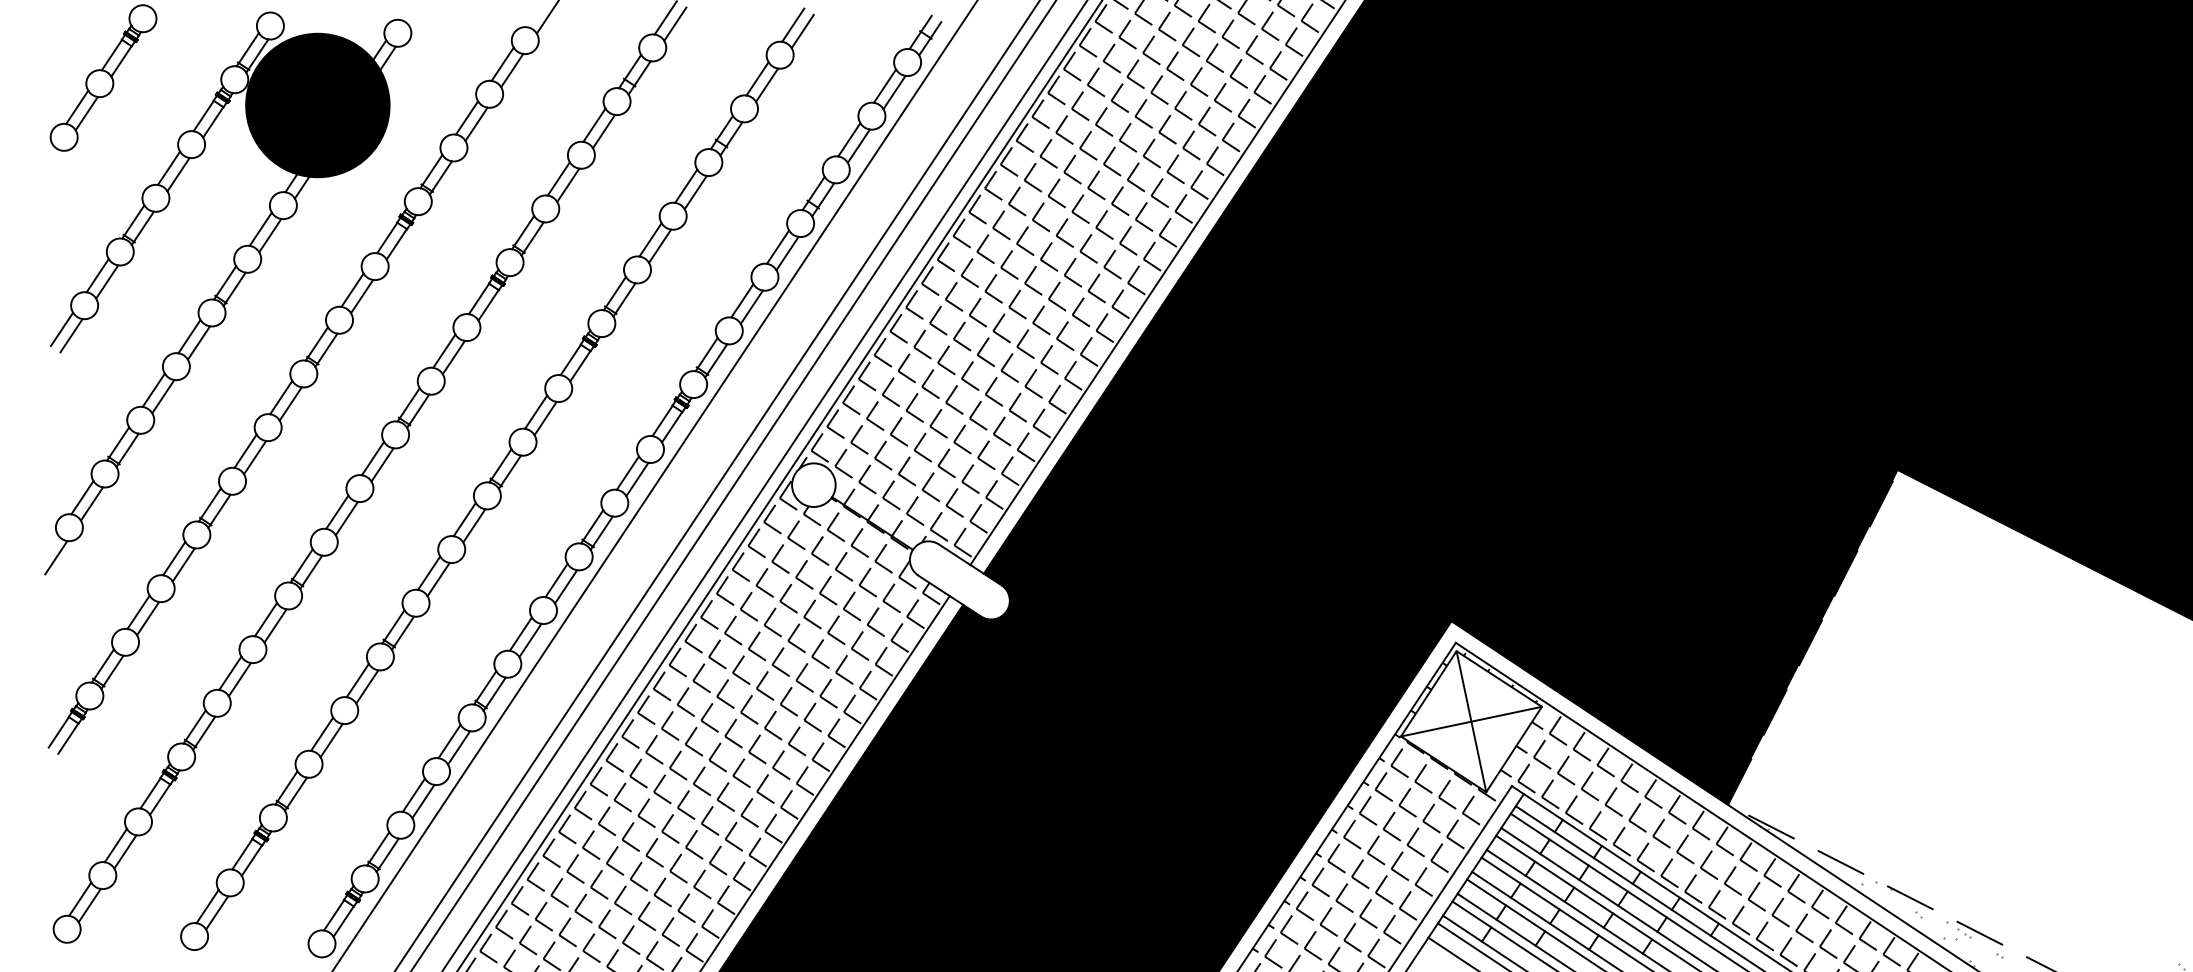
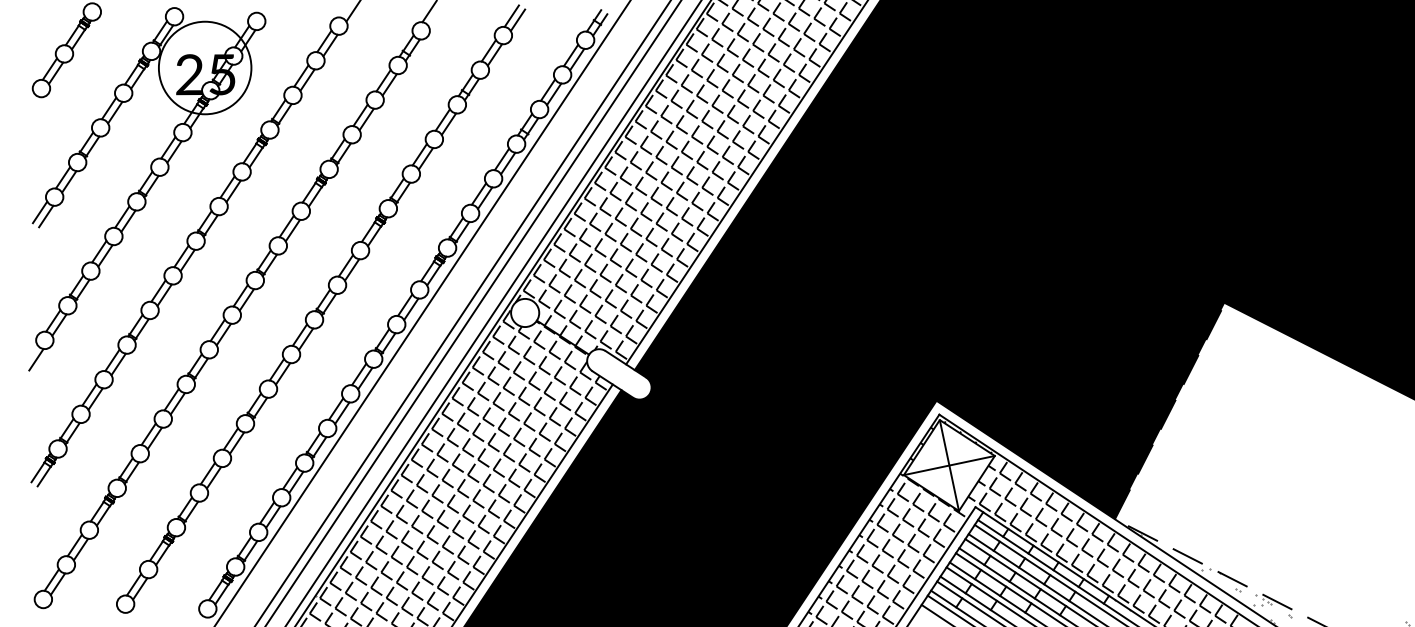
line: (674, 24) -> (435, 15), removed
fill: (316, 104) -> (204, 67), removed

